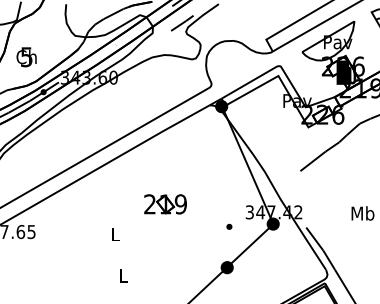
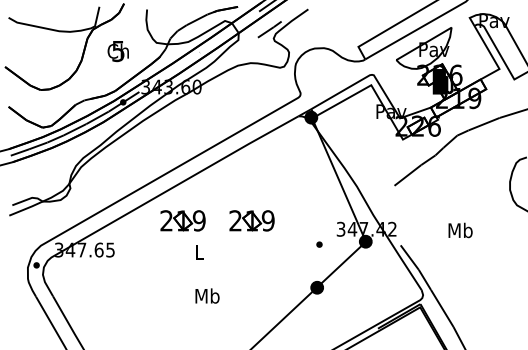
text: (25, 57) -> (117, 51), moved
part: (99, 204) -> (182, 220), added
text: (123, 275) -> (207, 295), L -> Mb

